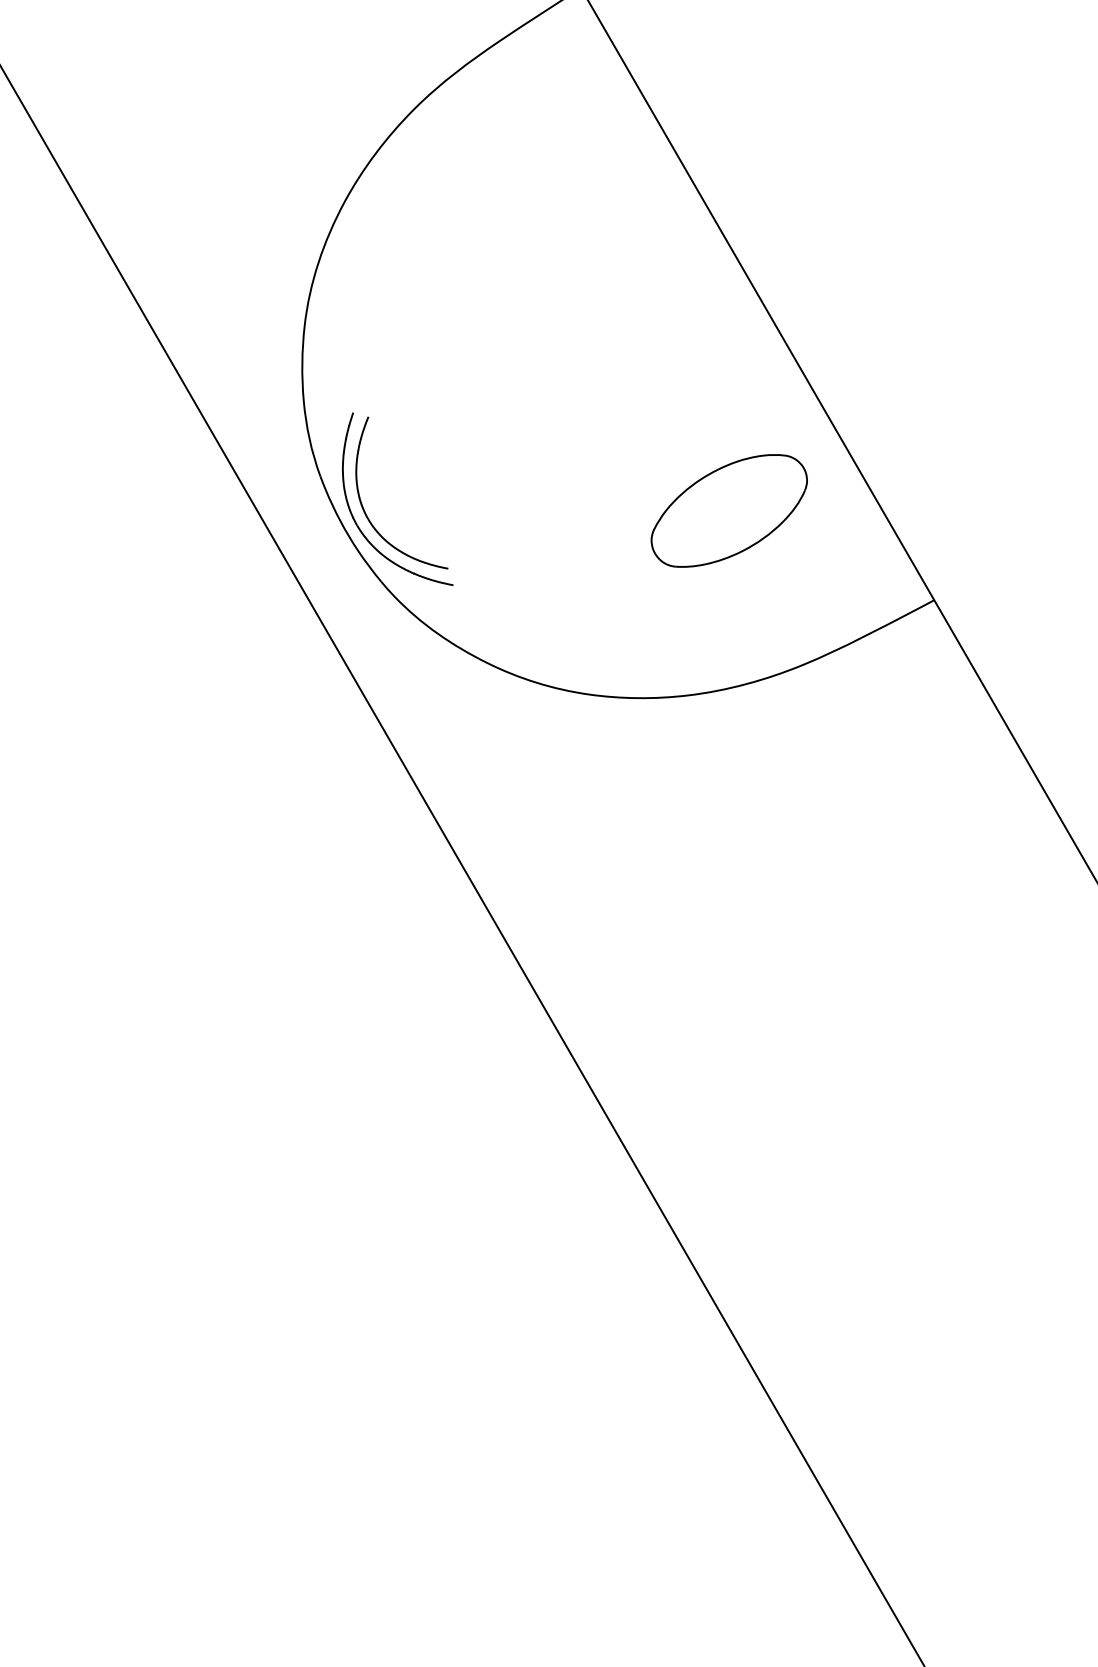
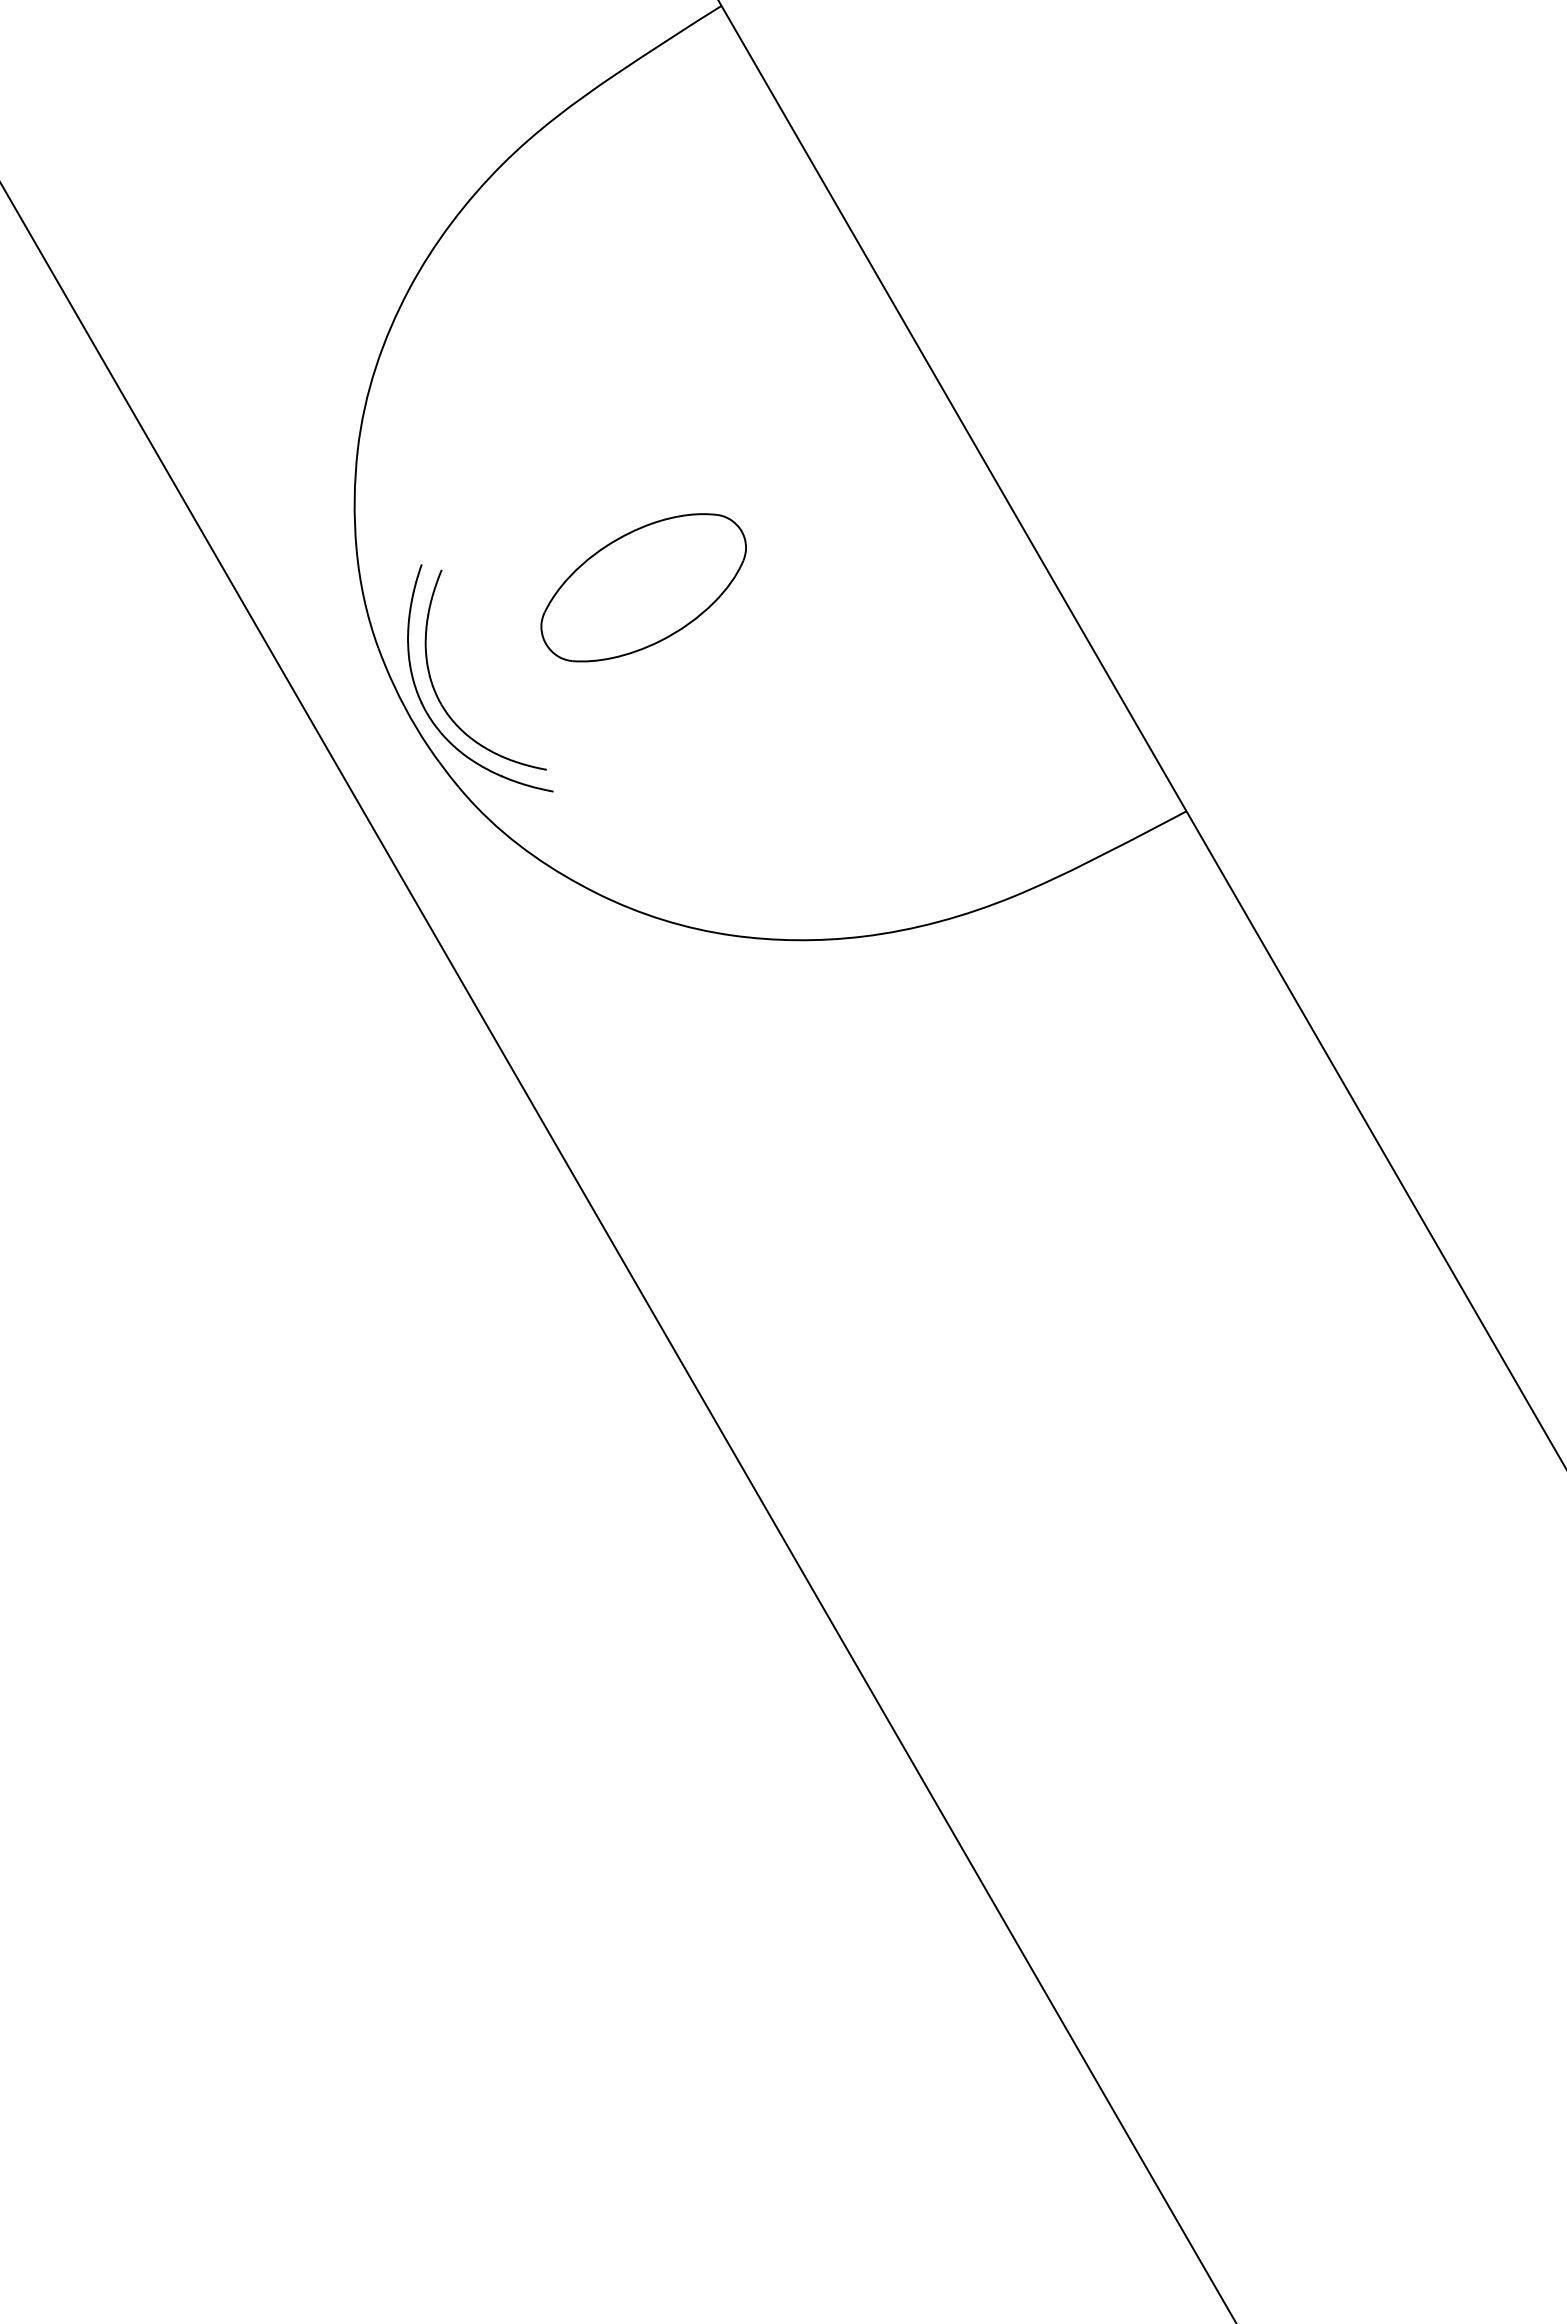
part: (729, 510) -> (643, 587), moved

